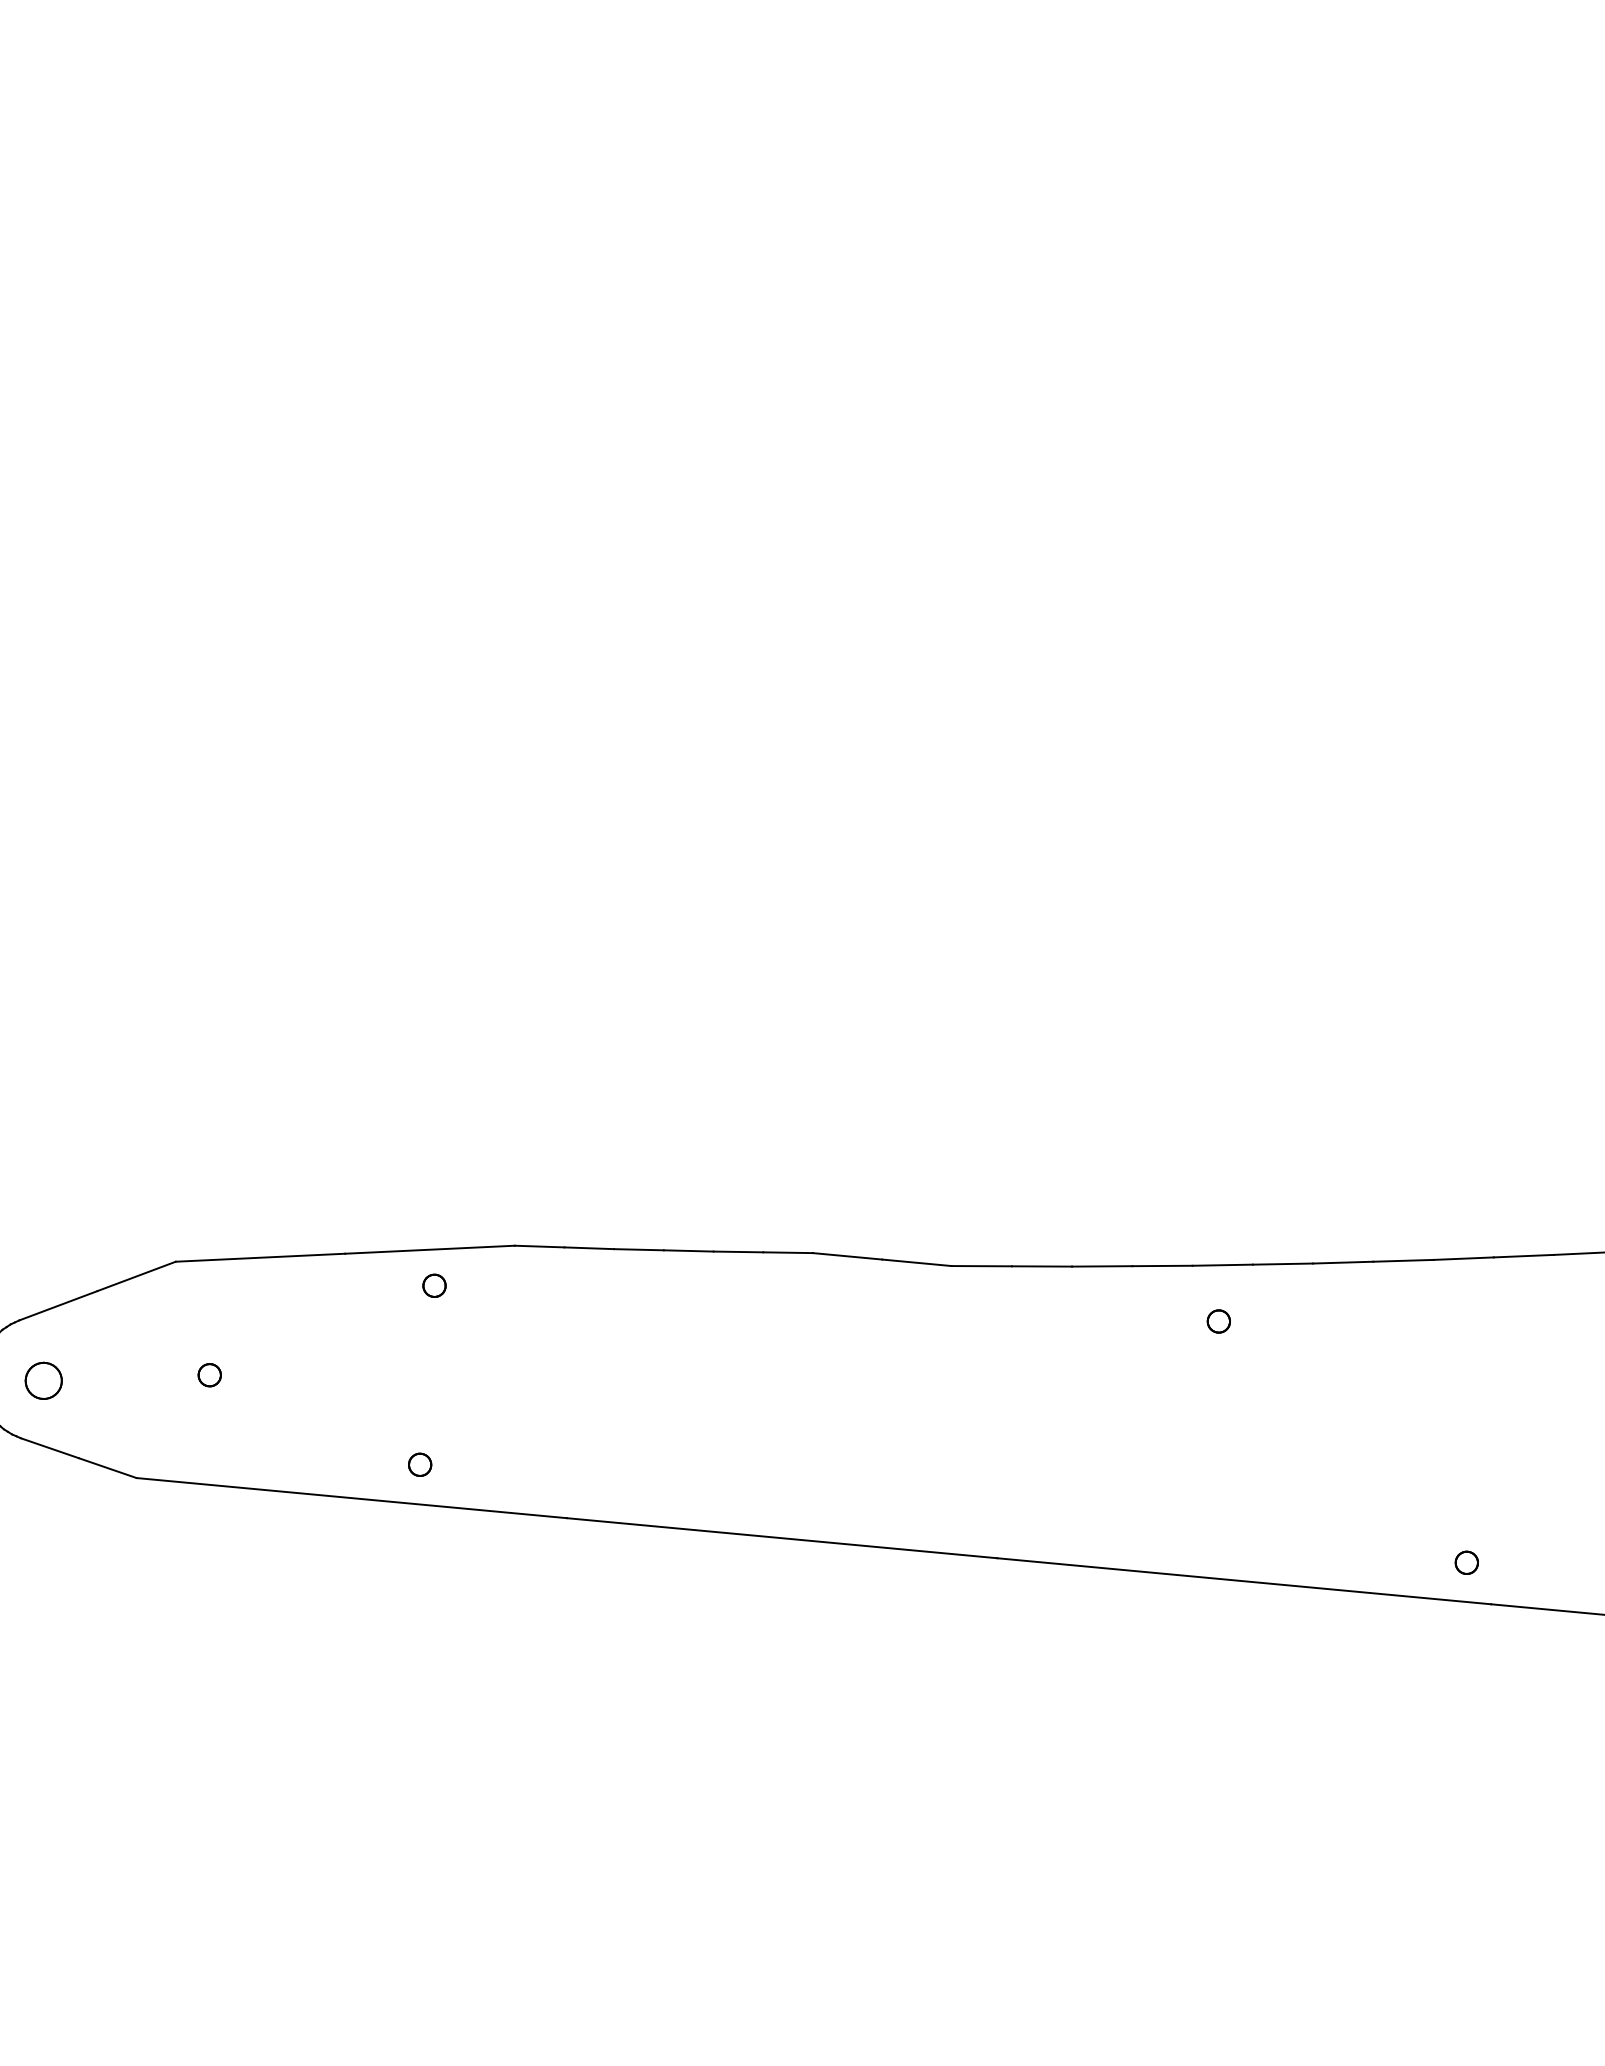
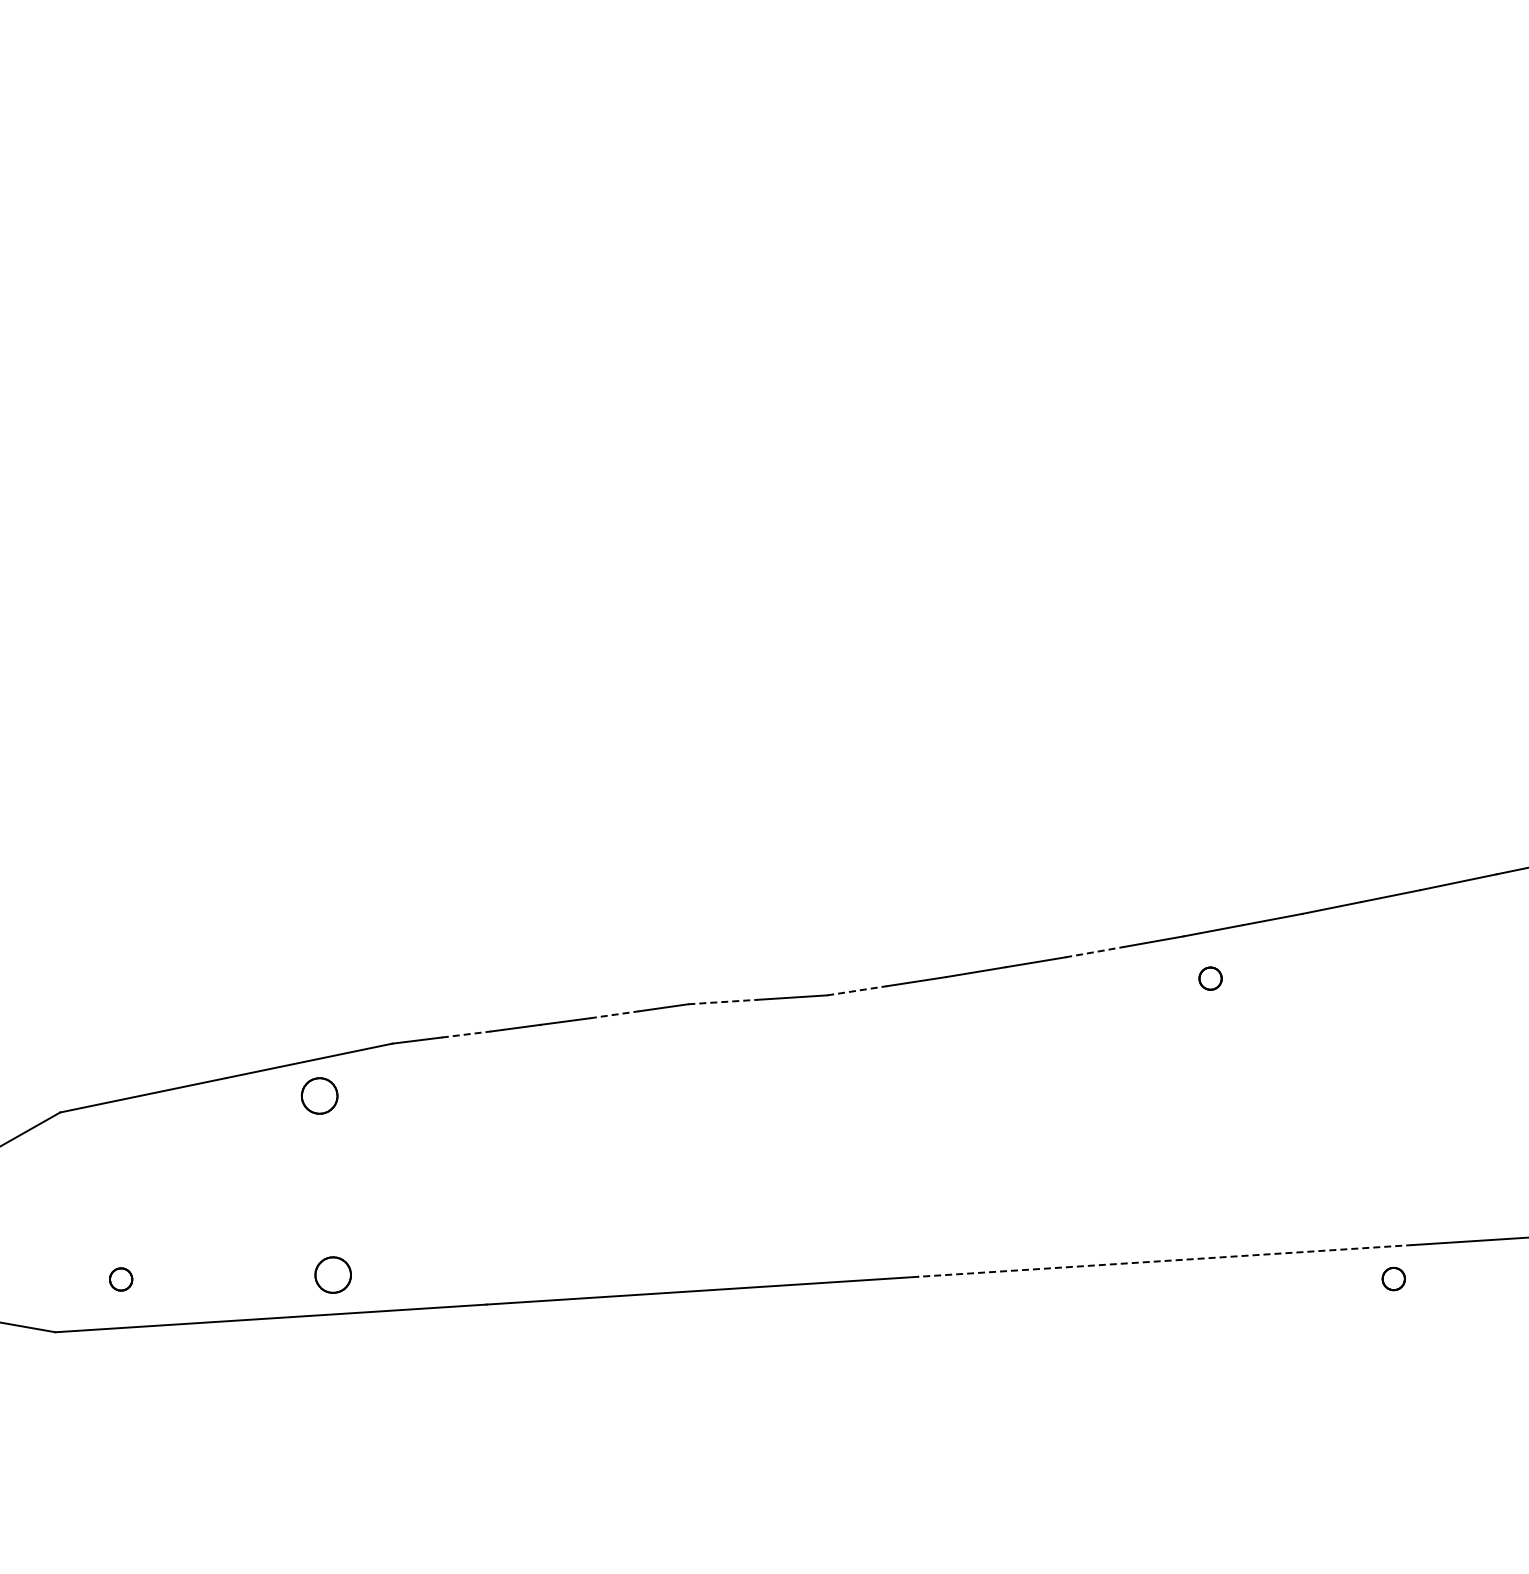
line: (589, 1248) -> (466, 1034), solid -> dashed
line: (738, 1251) -> (614, 1014), solid -> dashed
line: (847, 1256) -> (722, 1002), solid -> dashed
line: (1223, 1265) -> (1095, 952), solid -> dashed
line: (982, 1266) -> (857, 990), solid -> dashed
part: (434, 1285) -> (319, 1095), size x1.6
part: (1218, 1321) -> (1210, 978), moved
part: (209, 1375) -> (120, 1279), moved
part: (420, 1464) -> (333, 1274), size x1.6
part: (1466, 1562) -> (1393, 1278), moved
line: (1243, 1581) -> (1164, 1261), solid -> dashed

